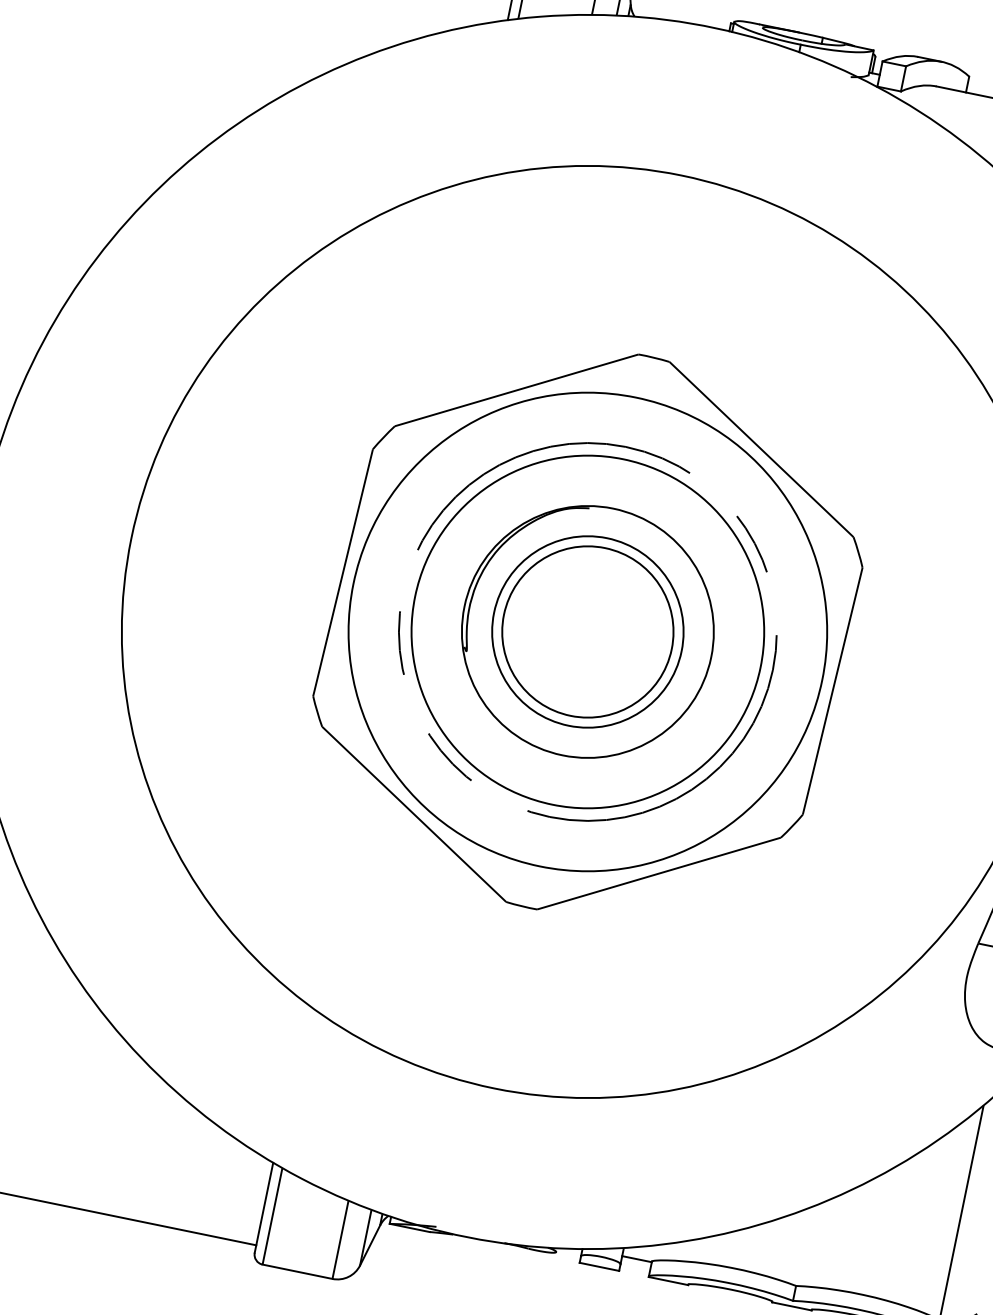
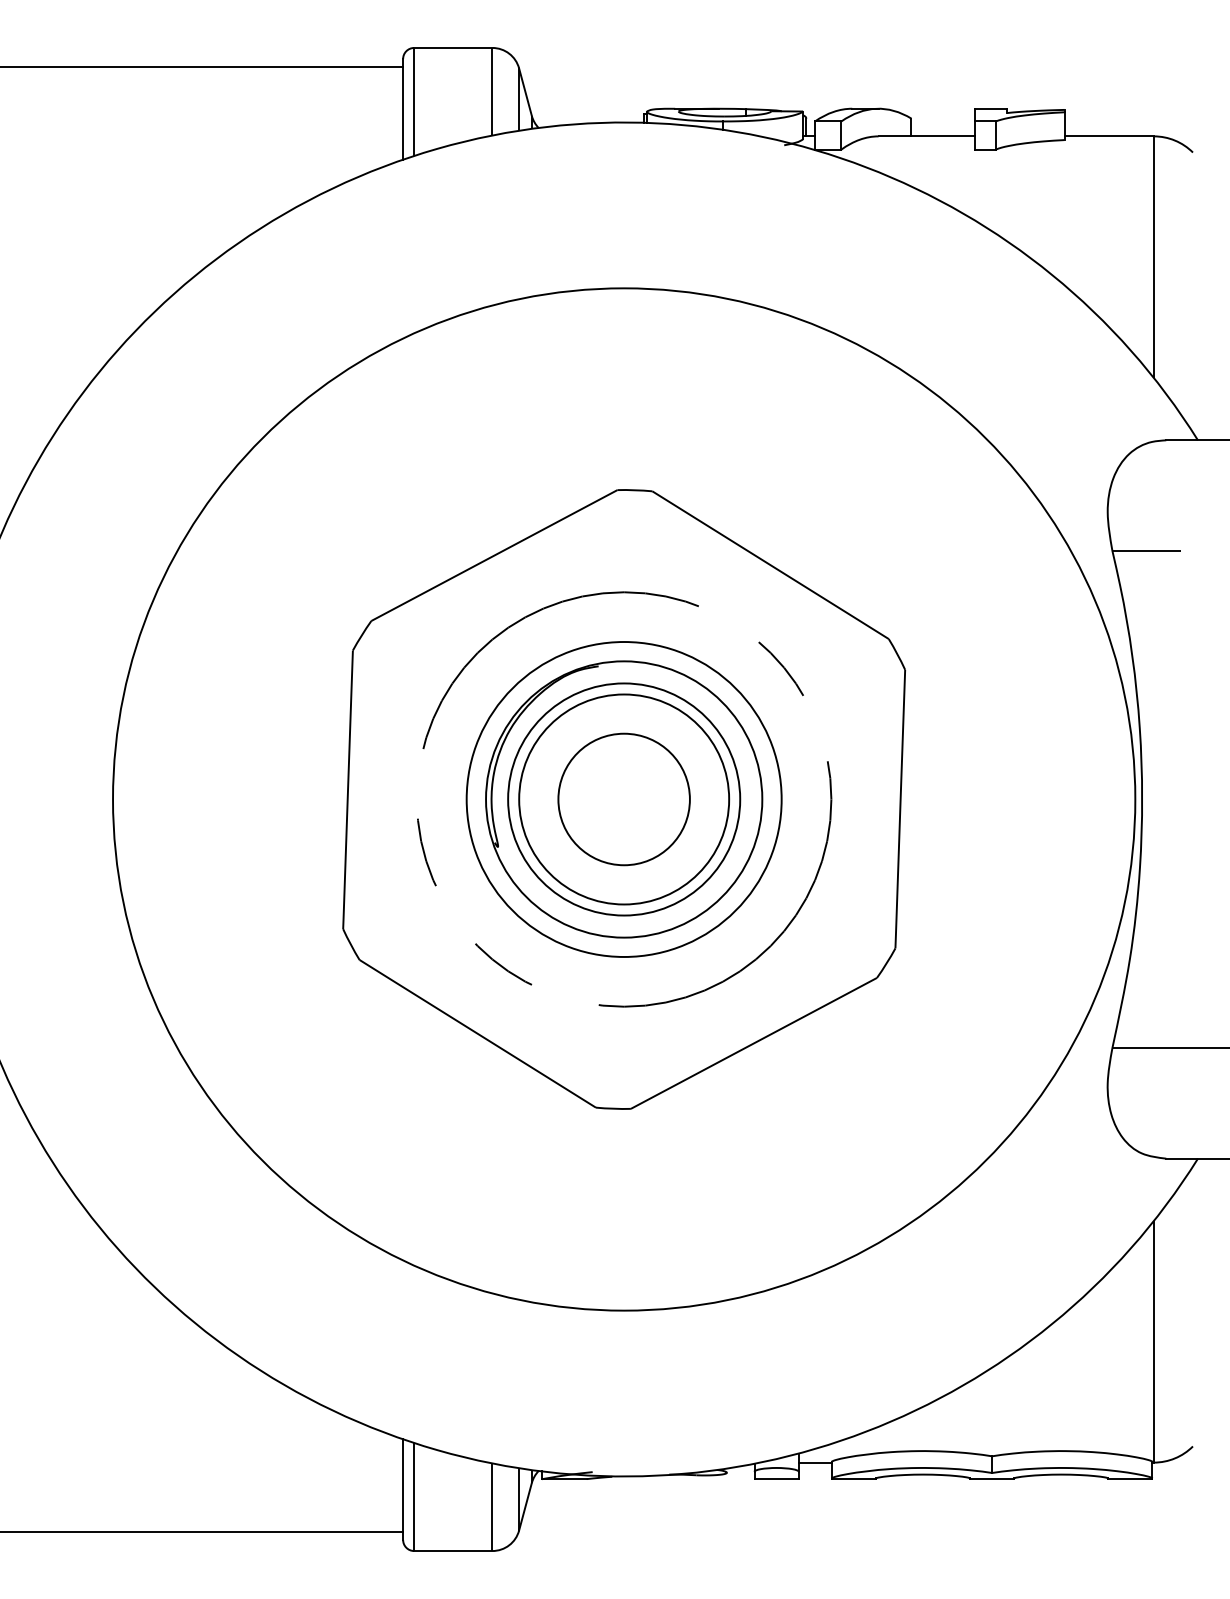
circle: (587, 631) -> (623, 799), size x0.6
circle: (587, 631) -> (623, 799), size x0.6
circle: (588, 632) -> (624, 799), size x0.7

